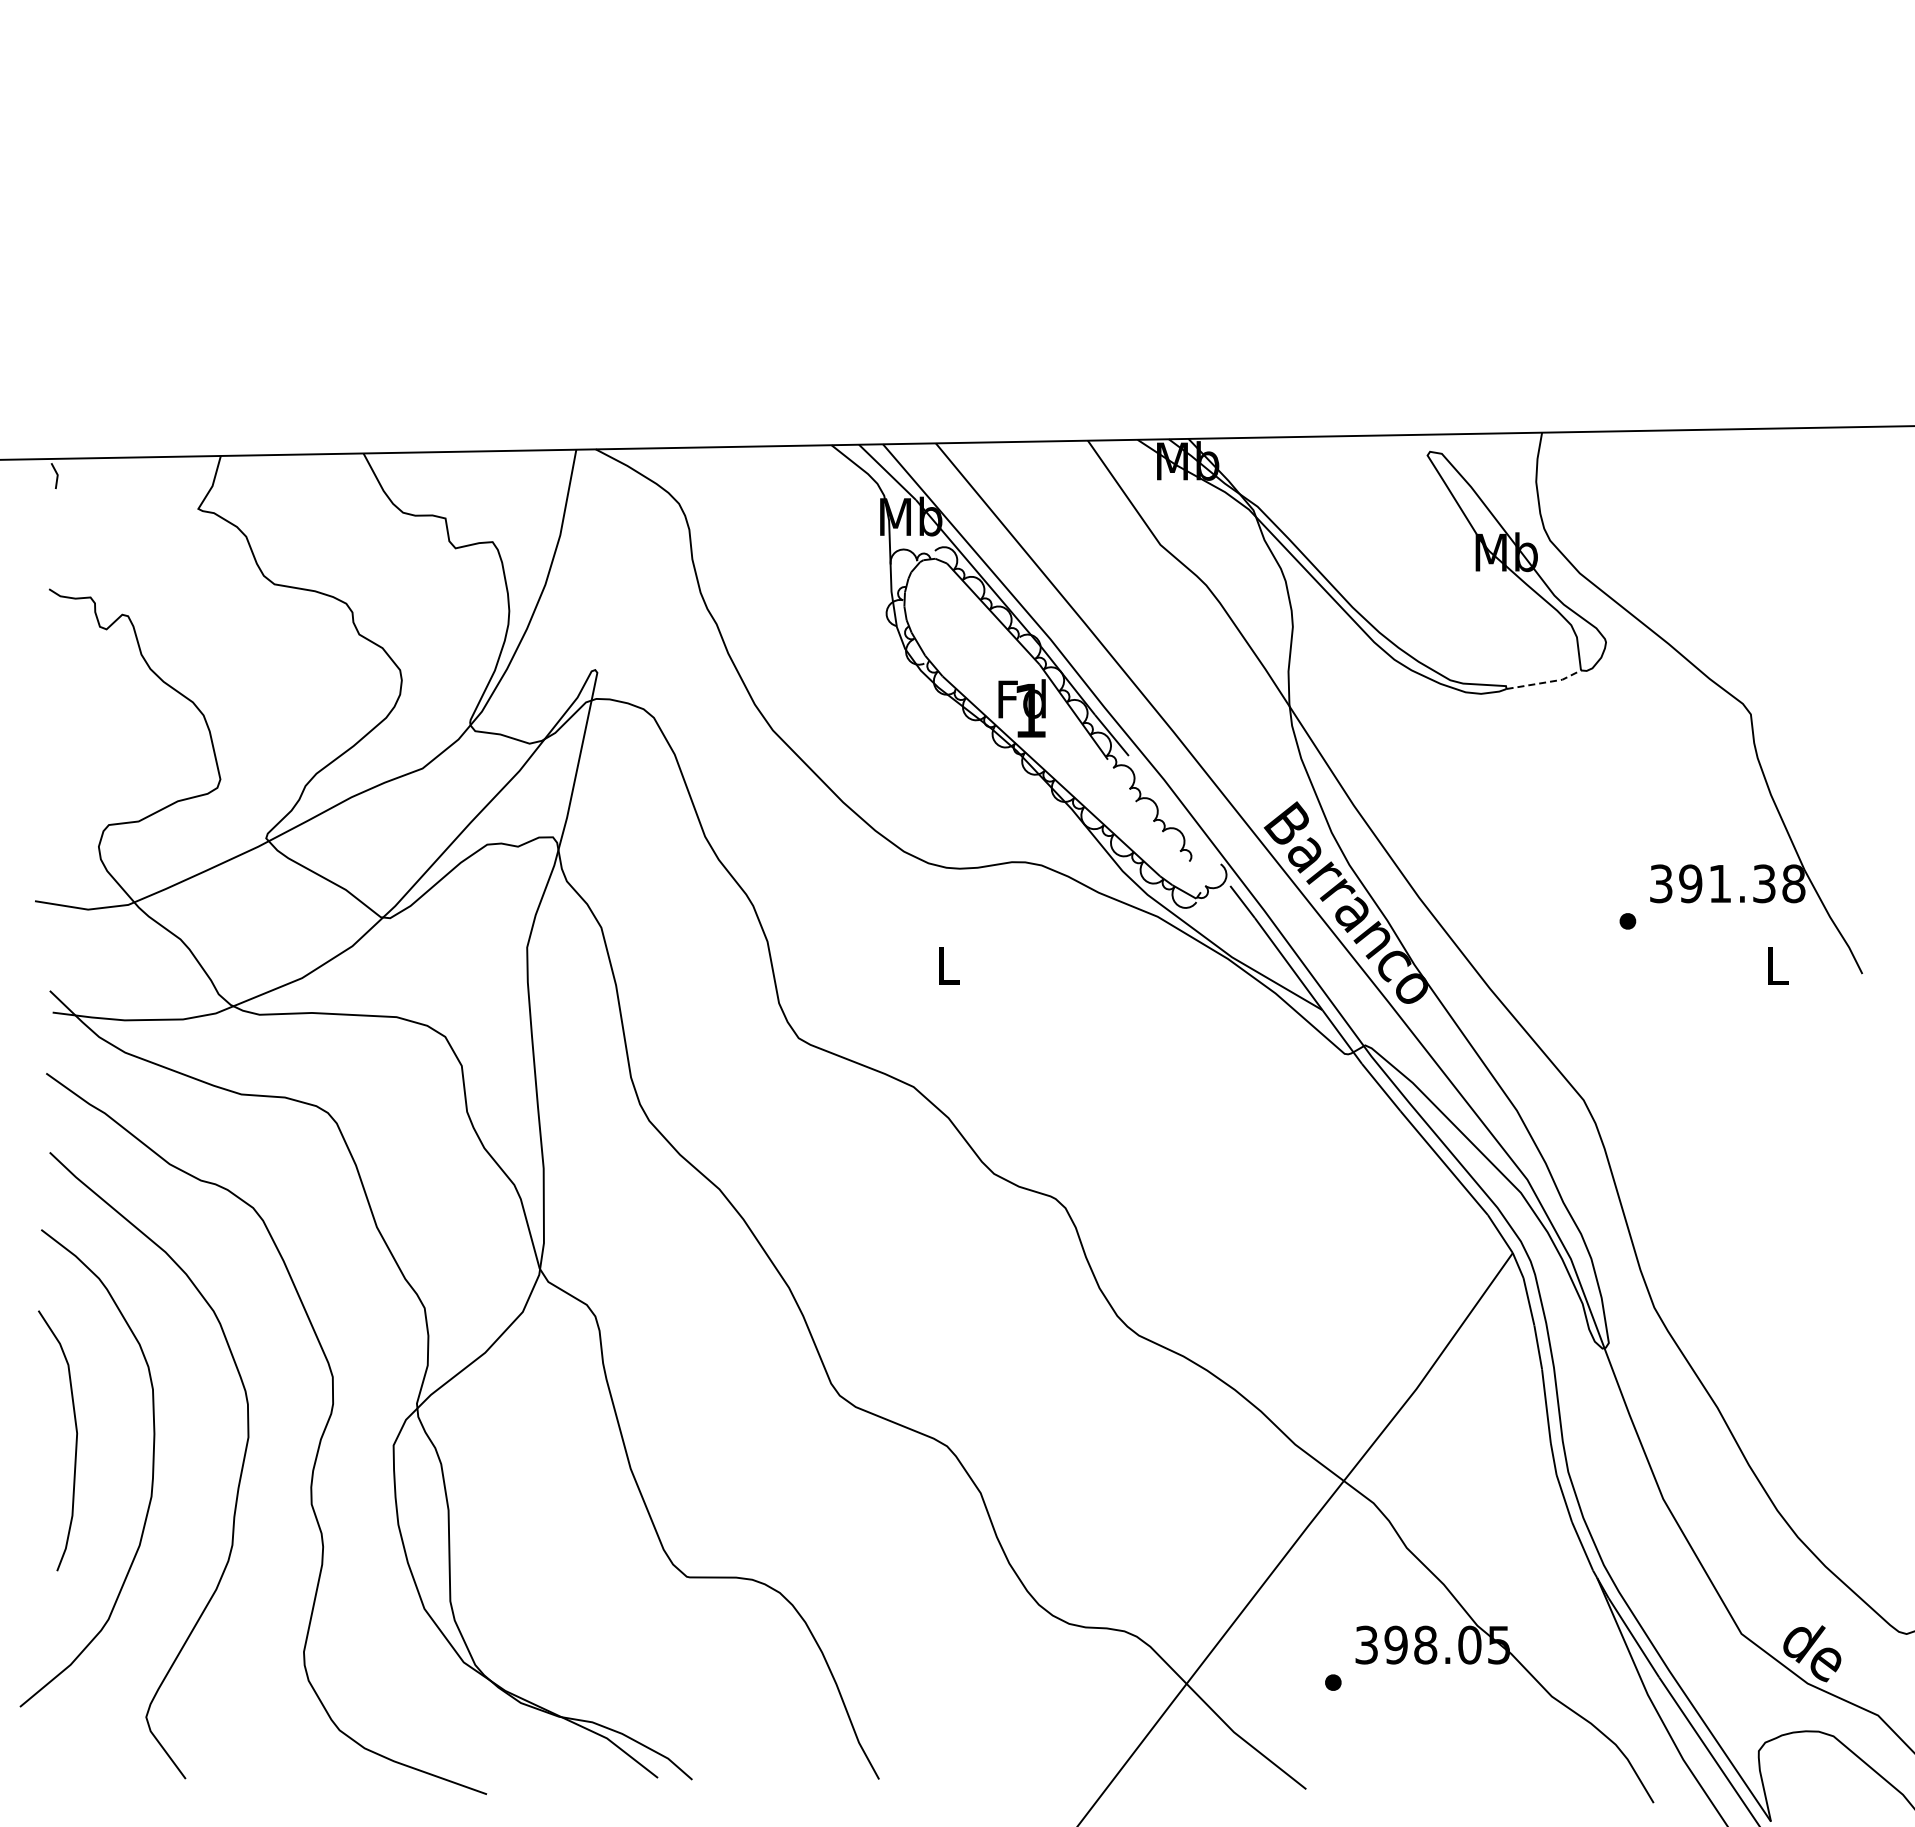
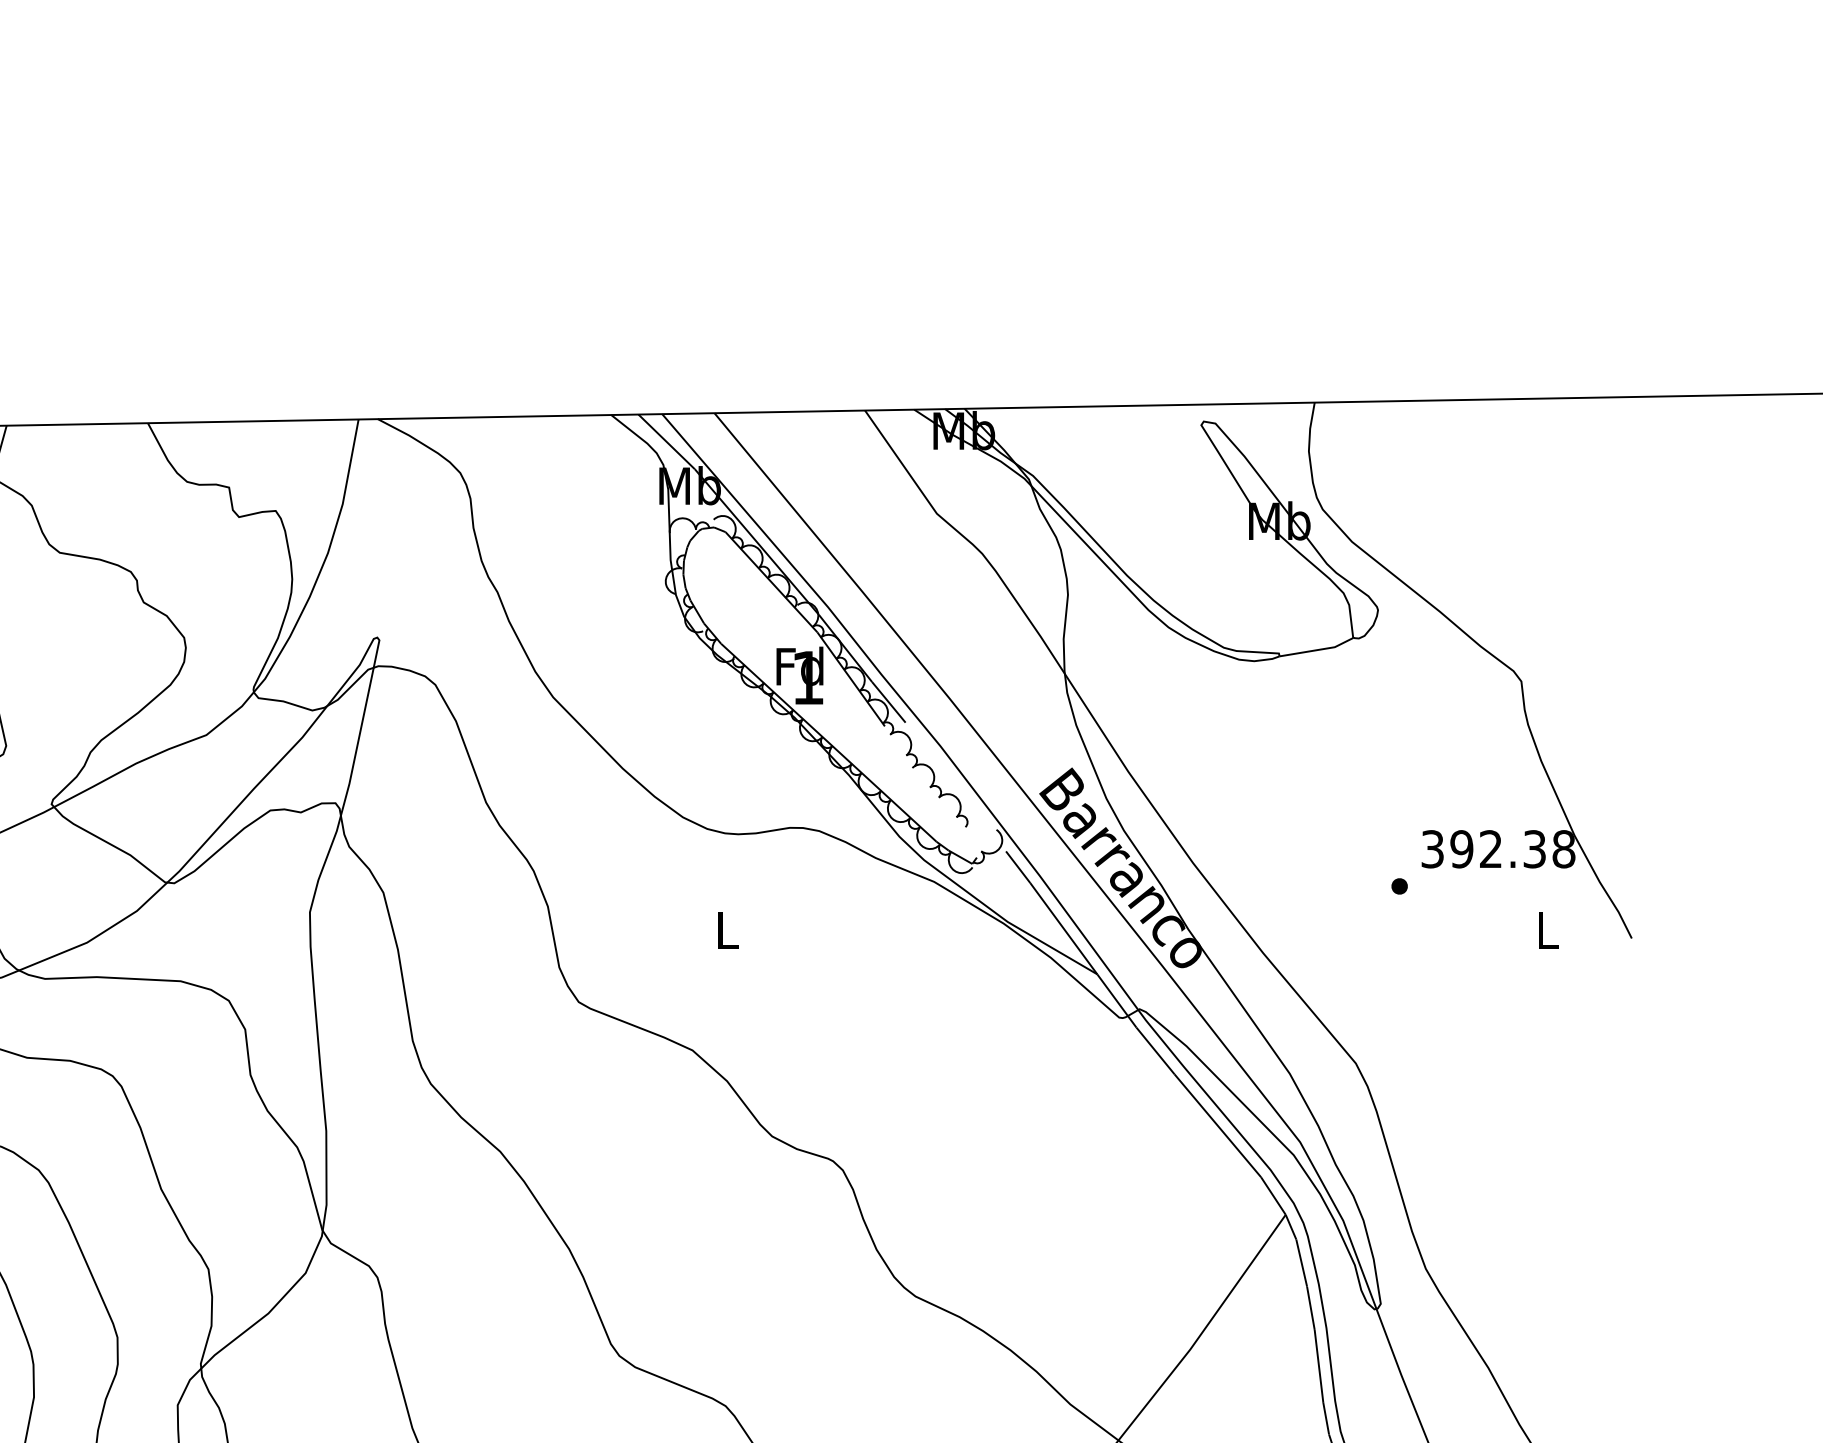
line: (1545, 682) -> (1318, 649), dashed -> solid
text: (1719, 883) -> (1490, 848), 391.38 -> 392.38

